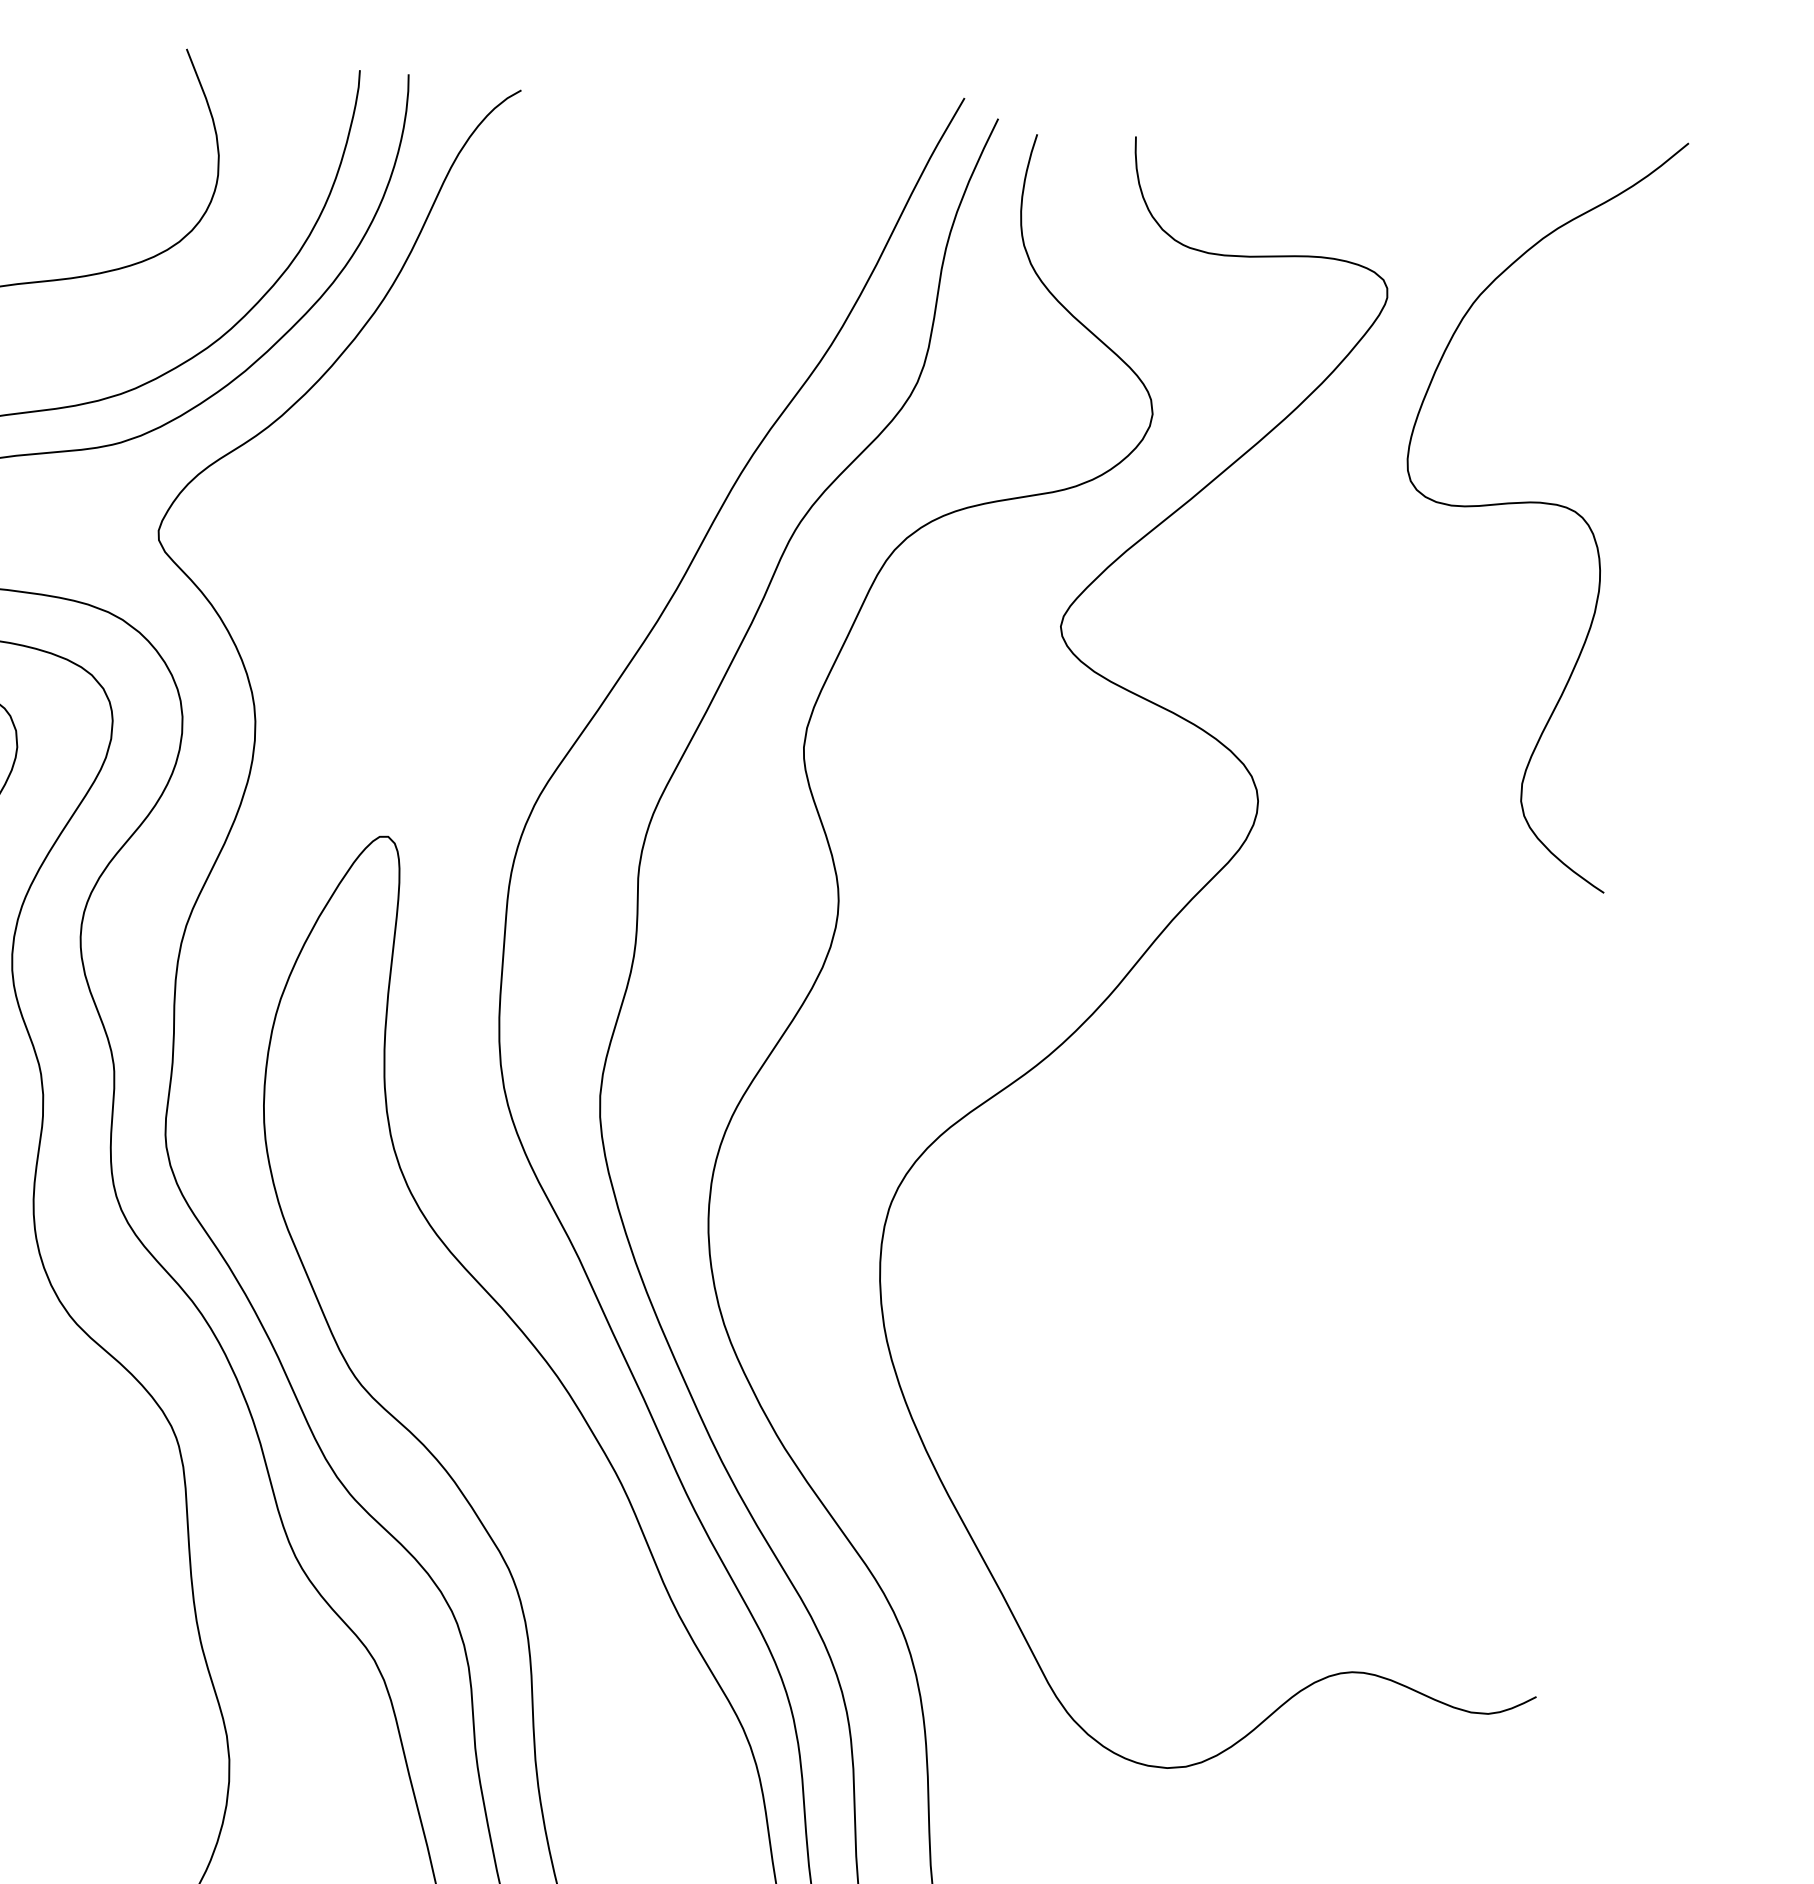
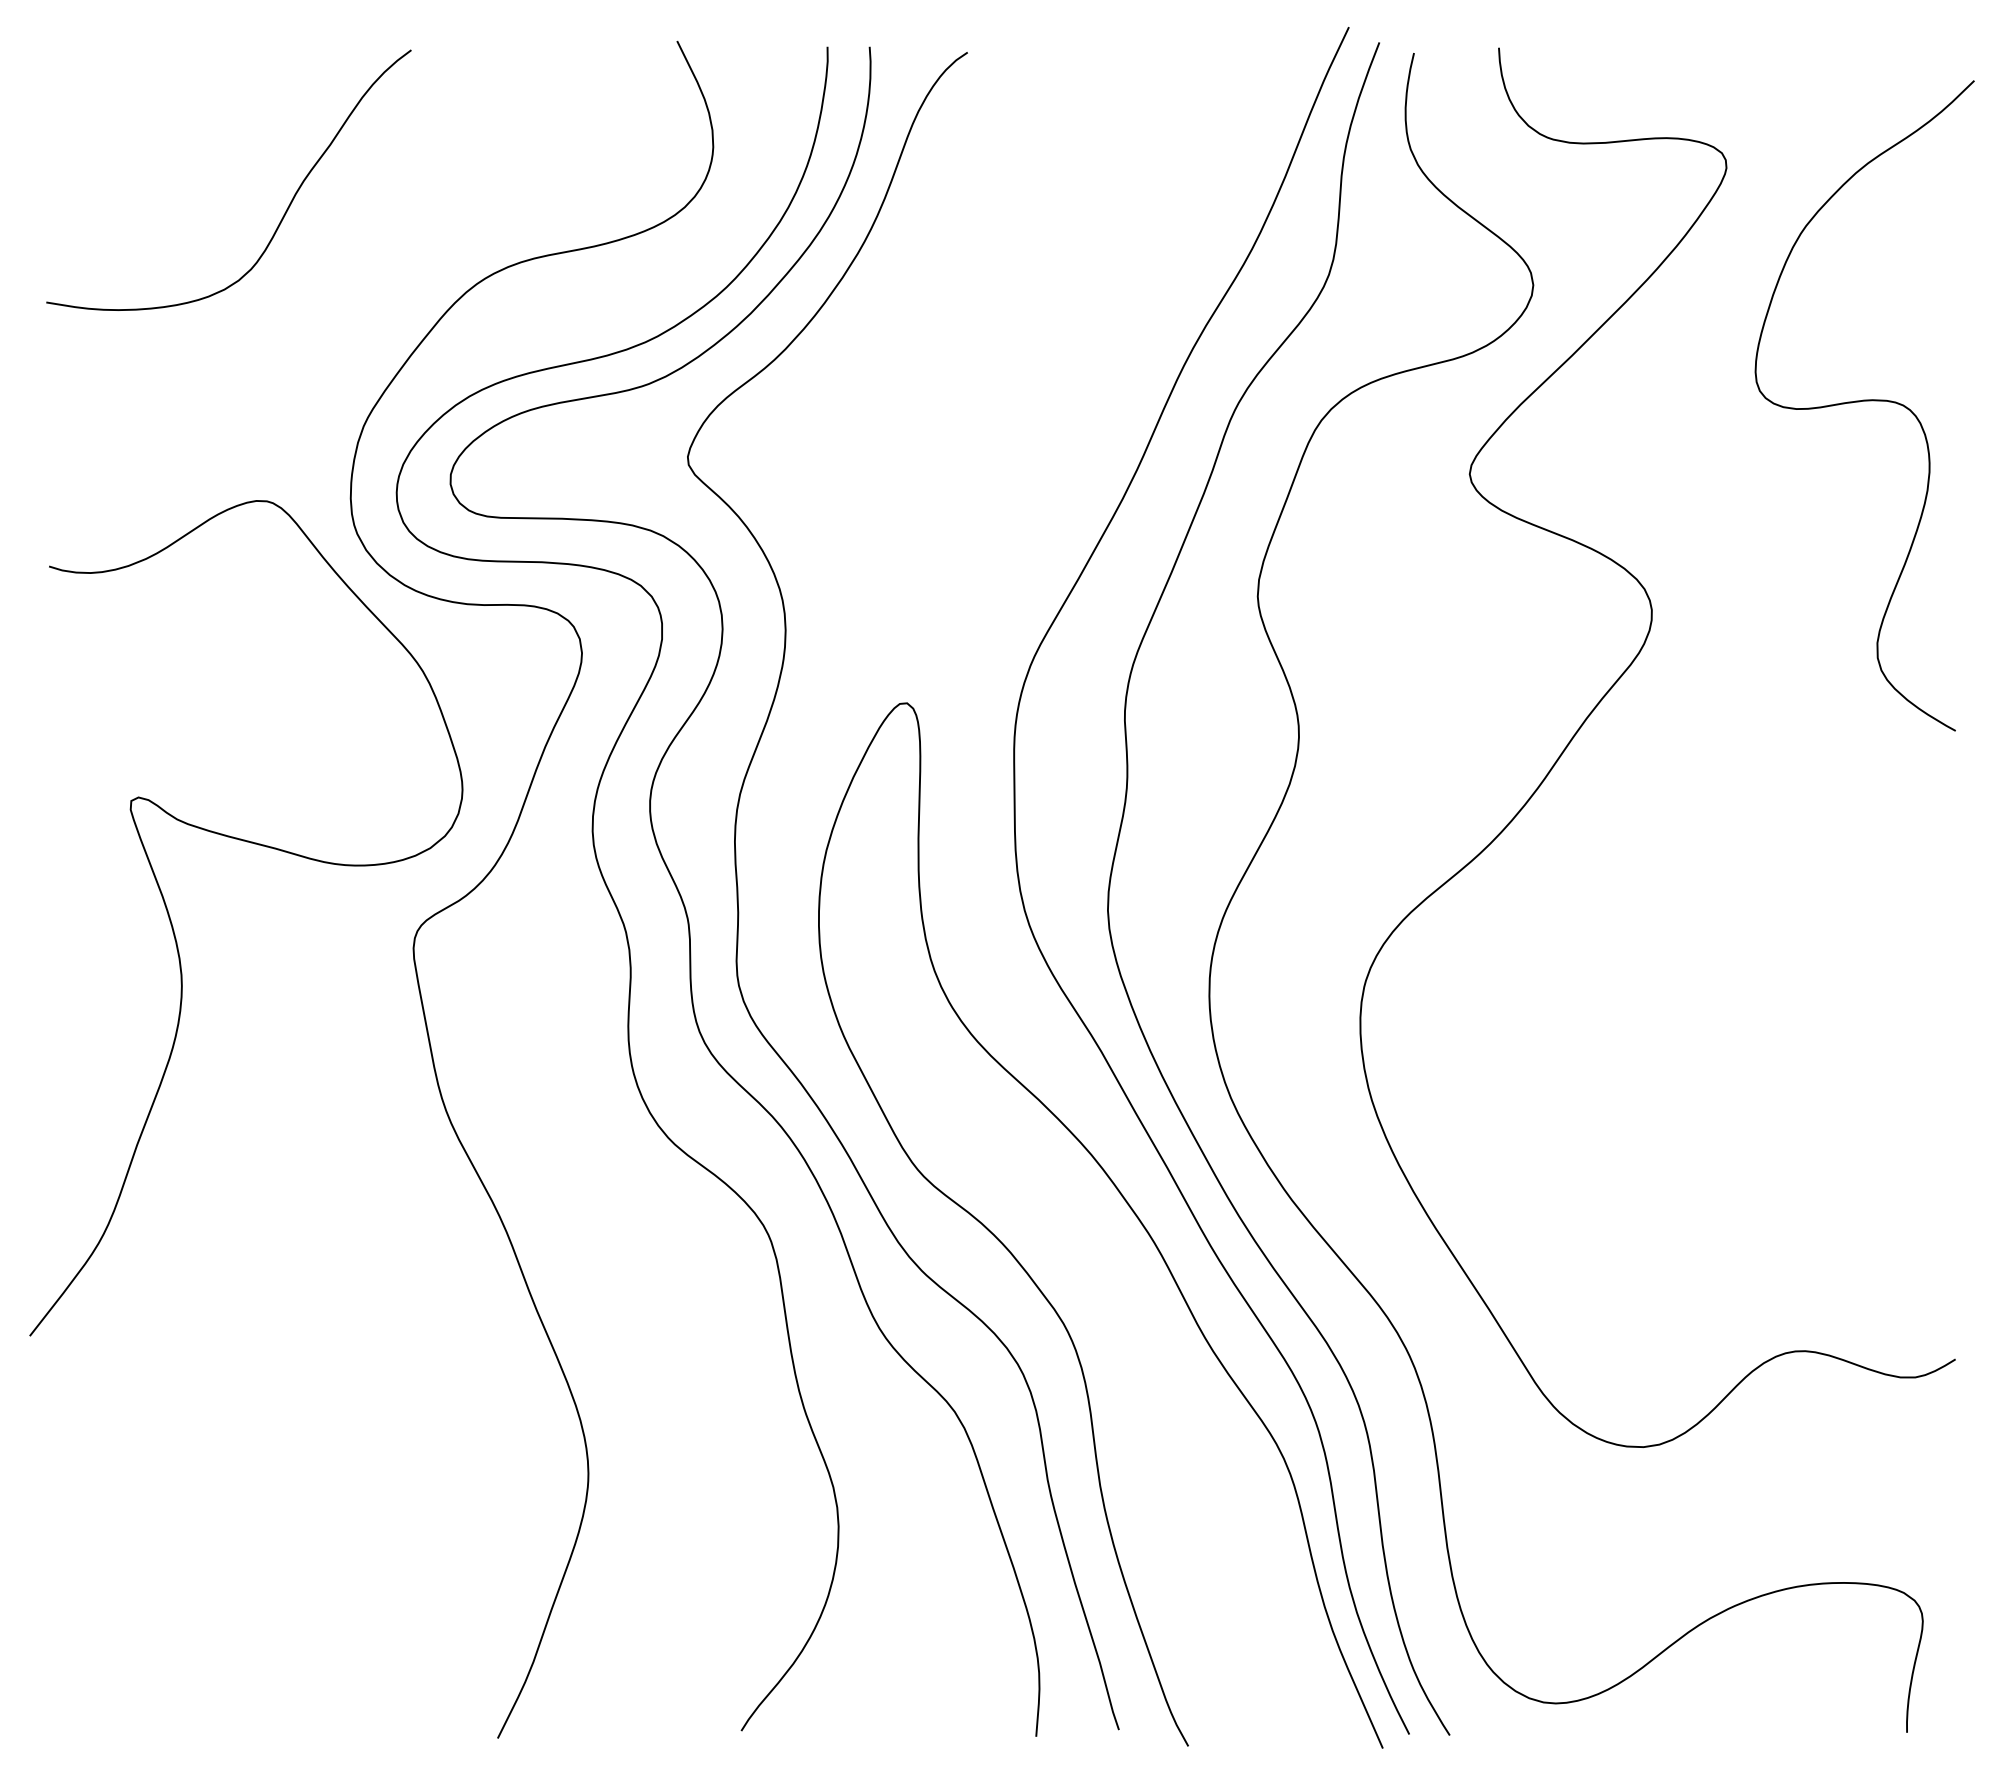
curve: (1530, 503) -> (1864, 401), moved

